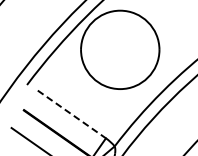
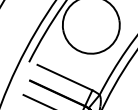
line: (71, 114) -> (64, 77), dashed -> solid

